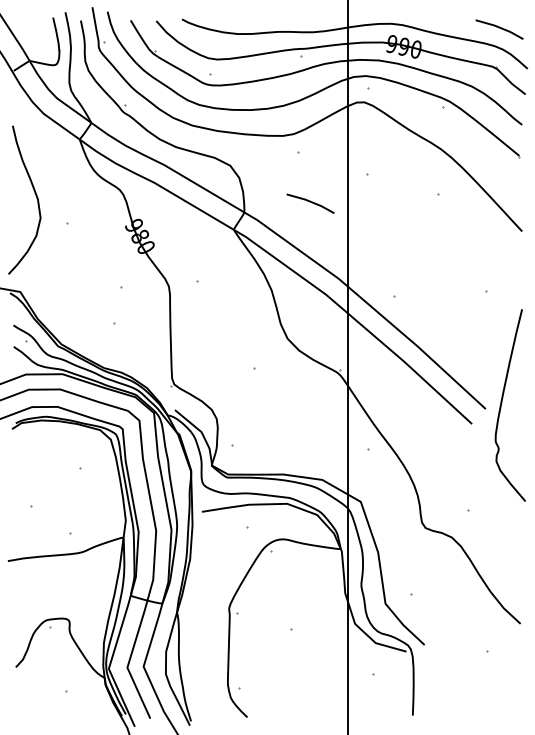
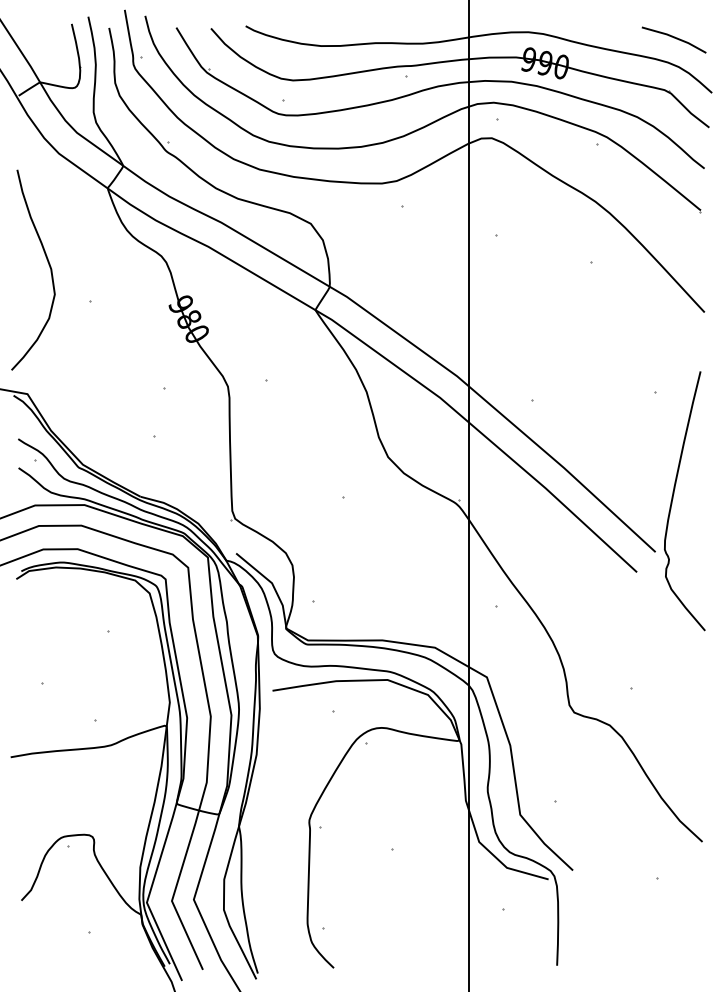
line: (310, 202) -> (418, 273), removed
curve: (502, 404) -> (673, 499), moved

